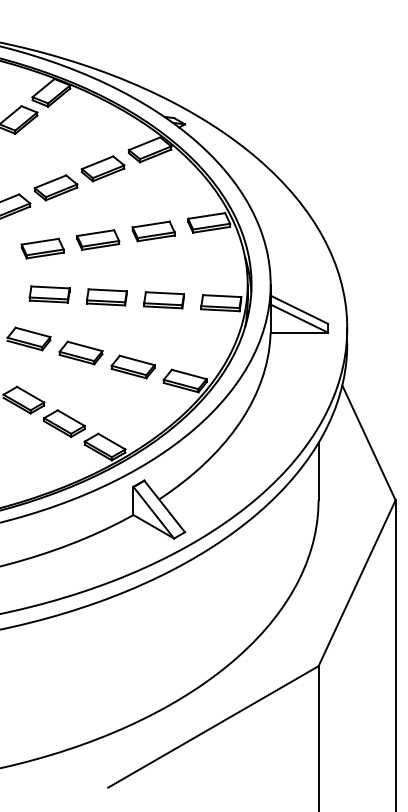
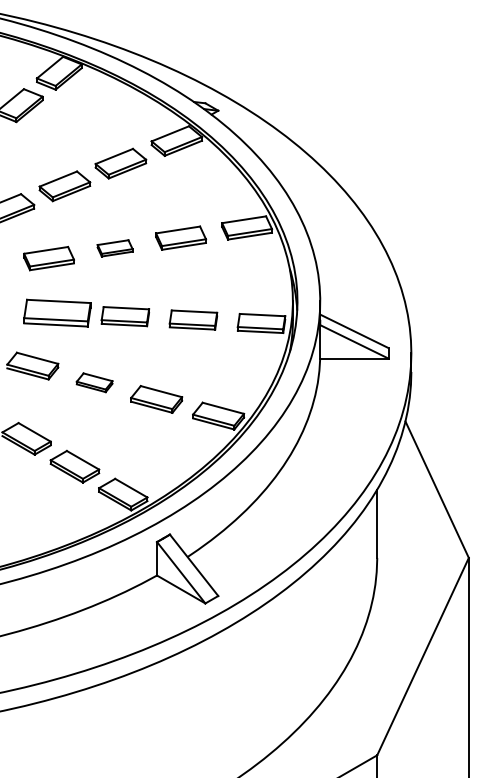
part: (98, 239) -> (115, 247), size x0.7
part: (49, 294) -> (57, 313), size x1.4
part: (80, 352) -> (94, 382), size x0.7

